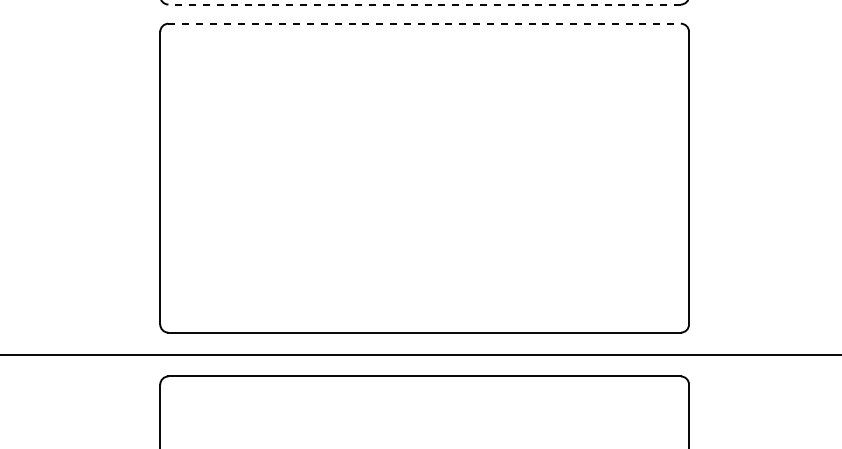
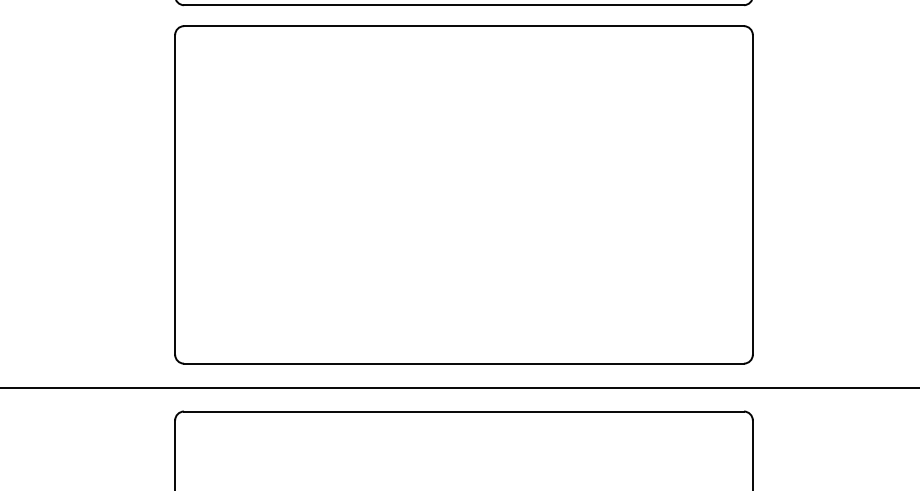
line: (424, 4) -> (463, 5), dashed -> solid
line: (425, 23) -> (464, 25), dashed -> solid

